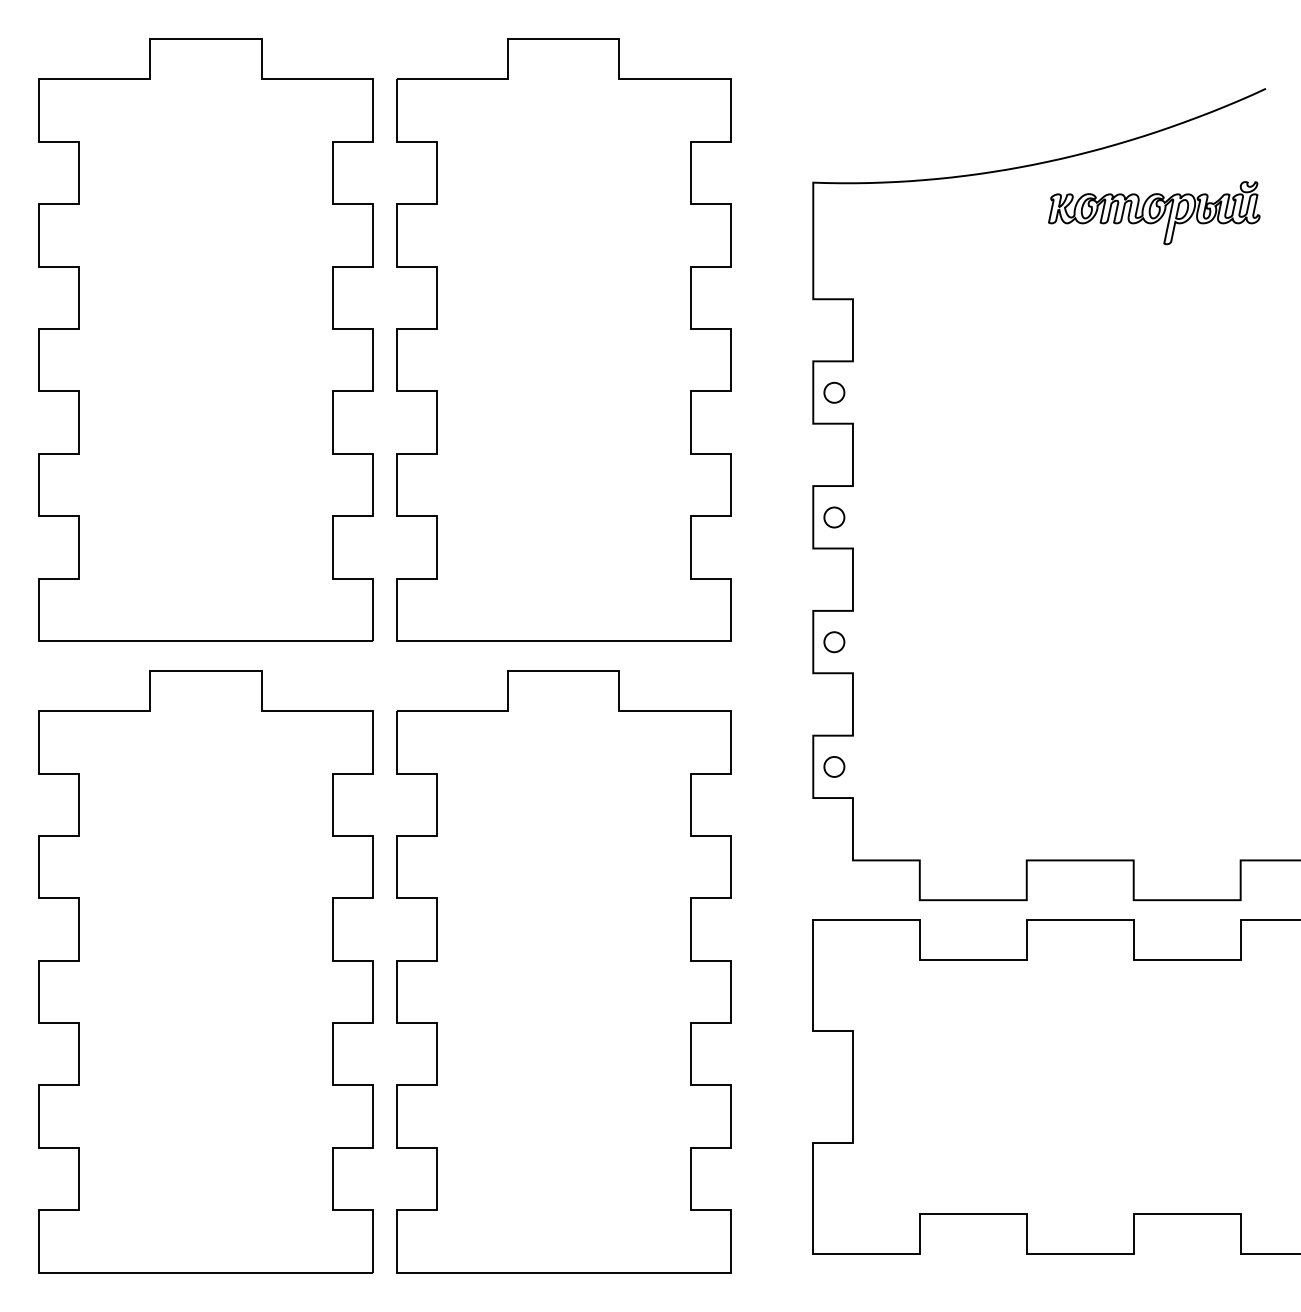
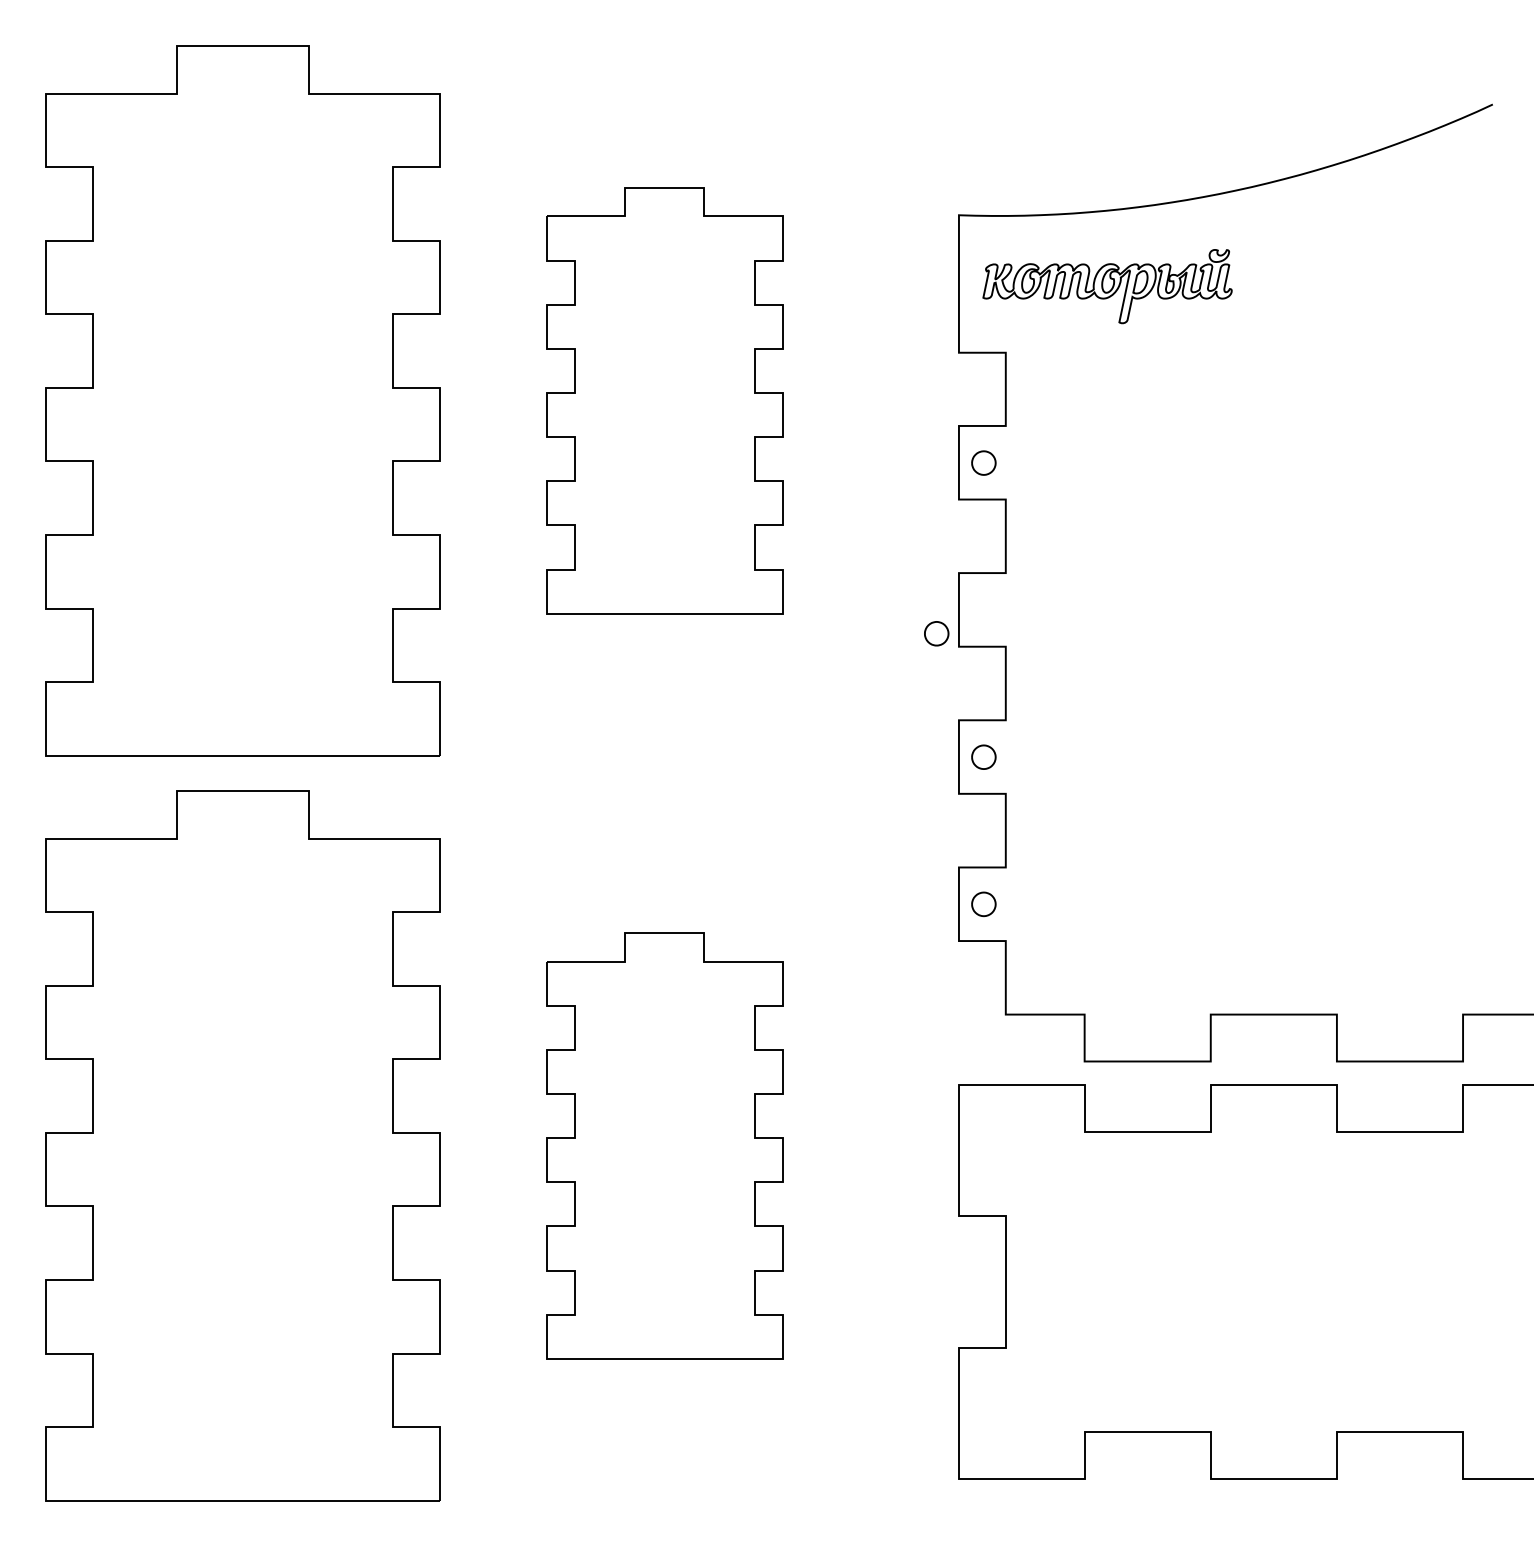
part: (1154, 213) -> (1107, 286), moved
part: (563, 339) -> (664, 400), size x0.6
part: (834, 517) -> (936, 633), moved
part: (563, 971) -> (664, 1145), size x0.6

